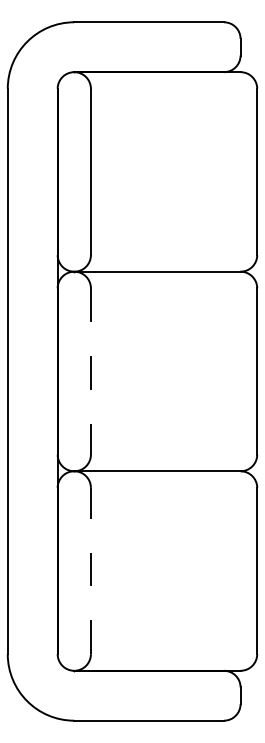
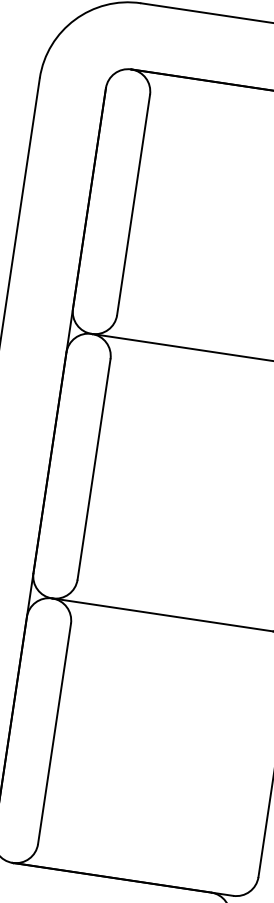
line: (90, 371) -> (93, 469), dashed -> solid
line: (90, 570) -> (54, 733), dashed -> solid

